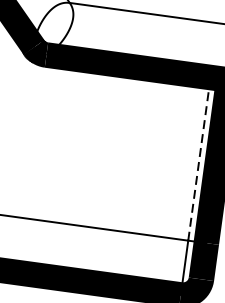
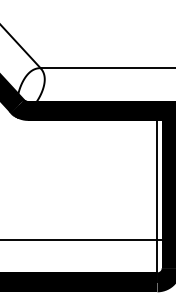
line: (199, 158) -> (157, 174), dashed -> solid

